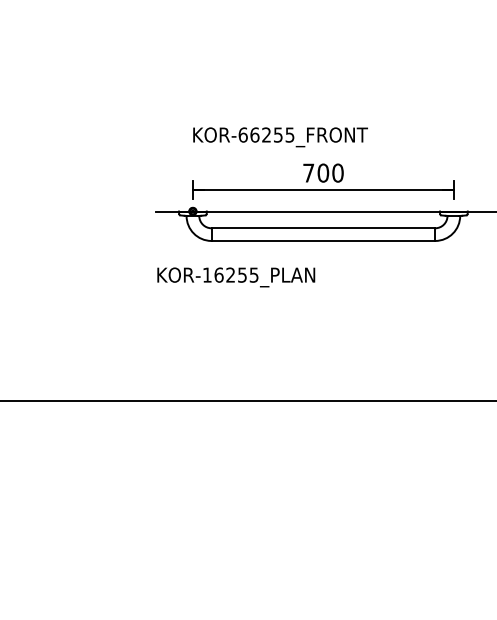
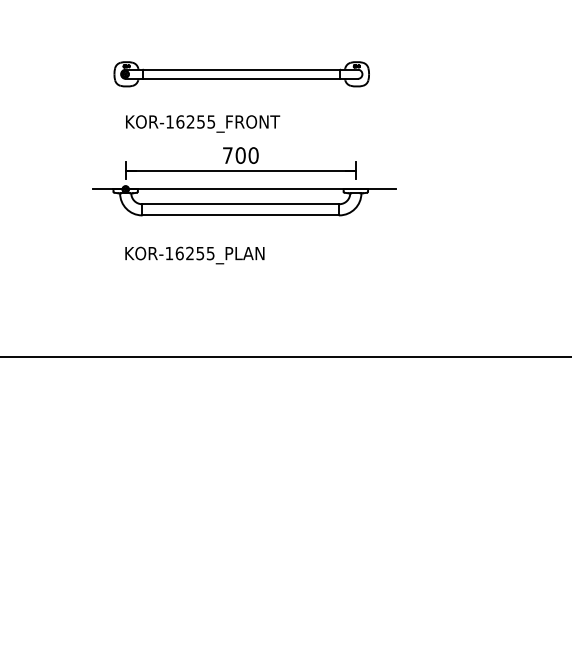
part: (324, 81) -> (241, 74), added
text: (243, 134) -> (170, 121), KOR-66255_FRONT -> KOR-16255_FRONT
text: (235, 277) -> (194, 255), moved

